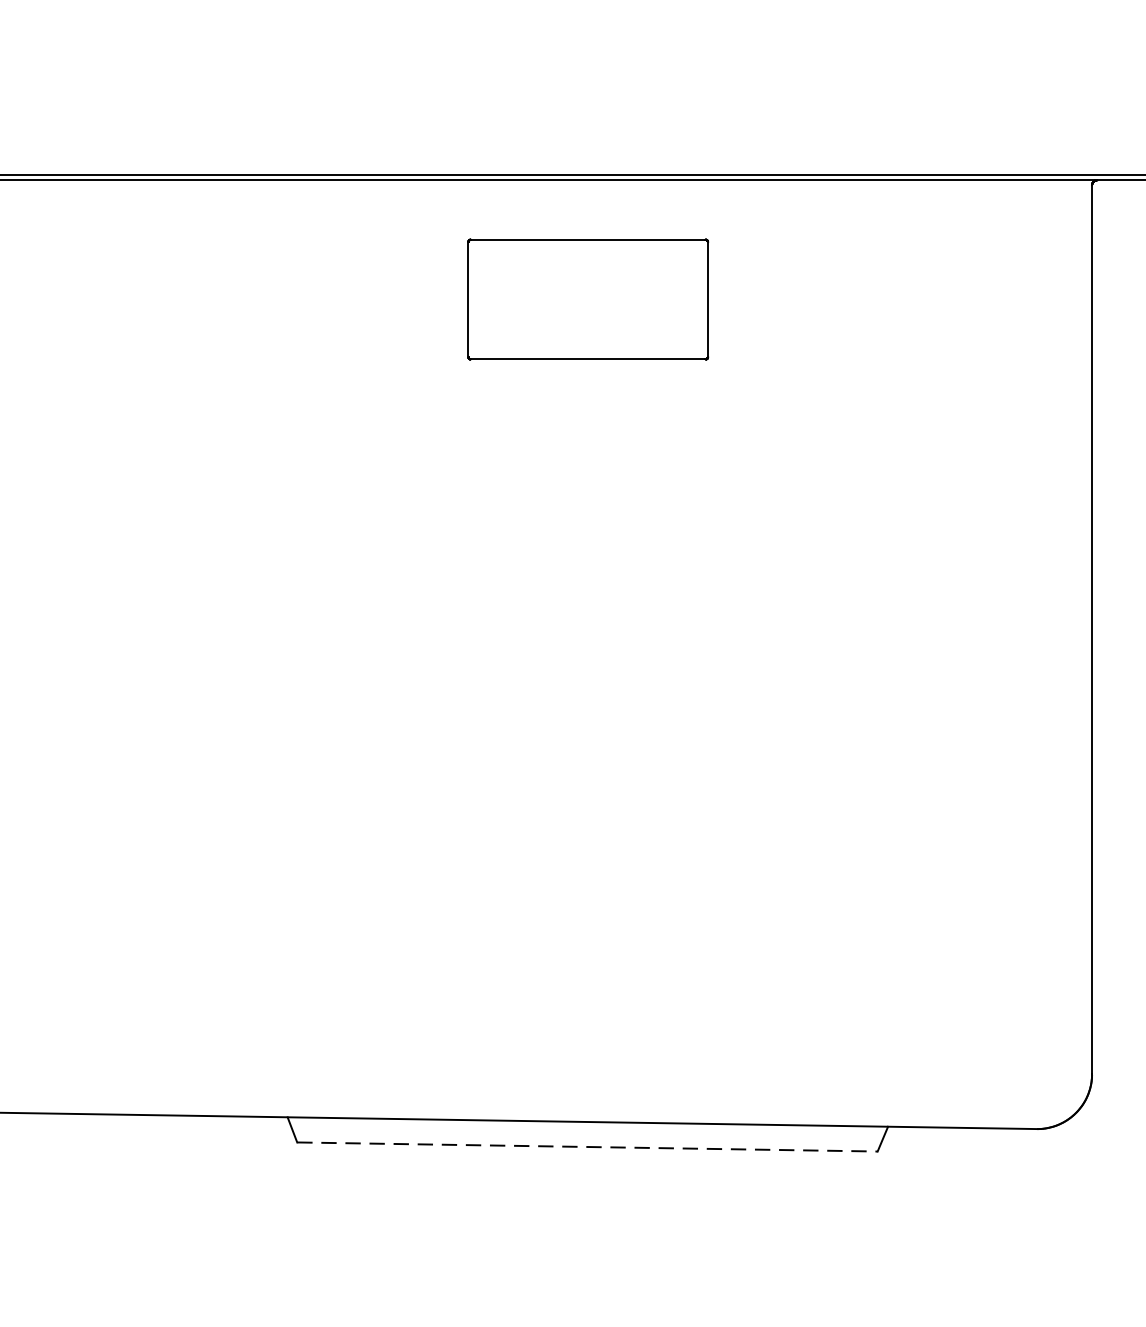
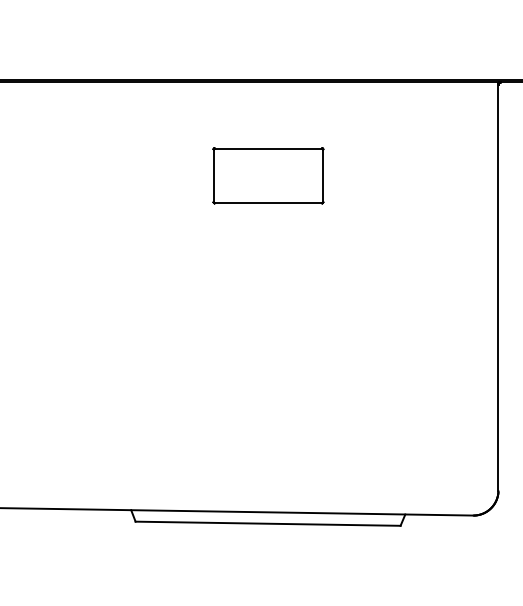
part: (588, 298) -> (268, 175), moved
line: (588, 1146) -> (268, 523), dashed -> solid

